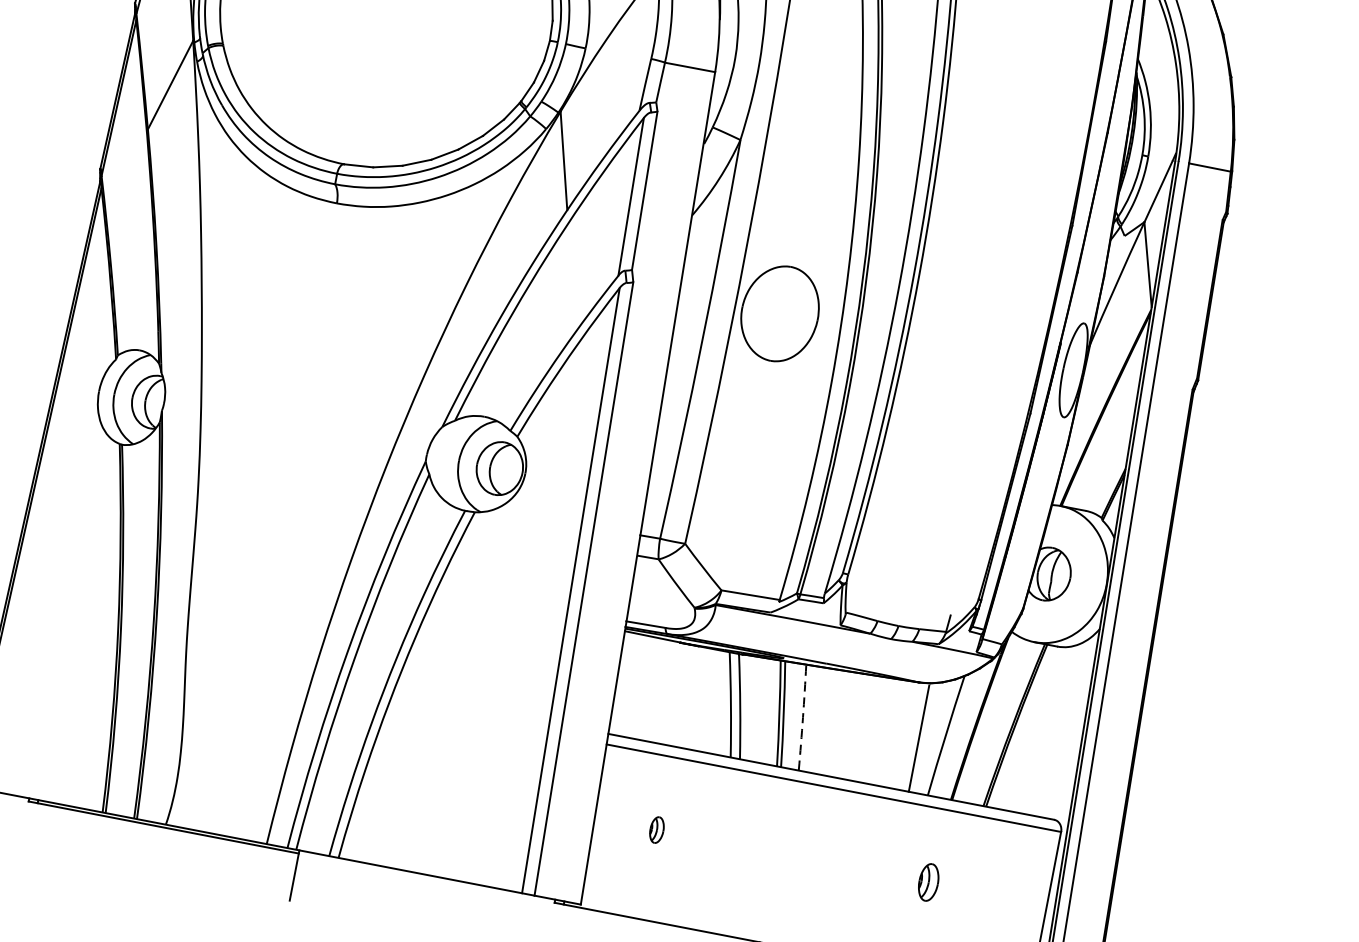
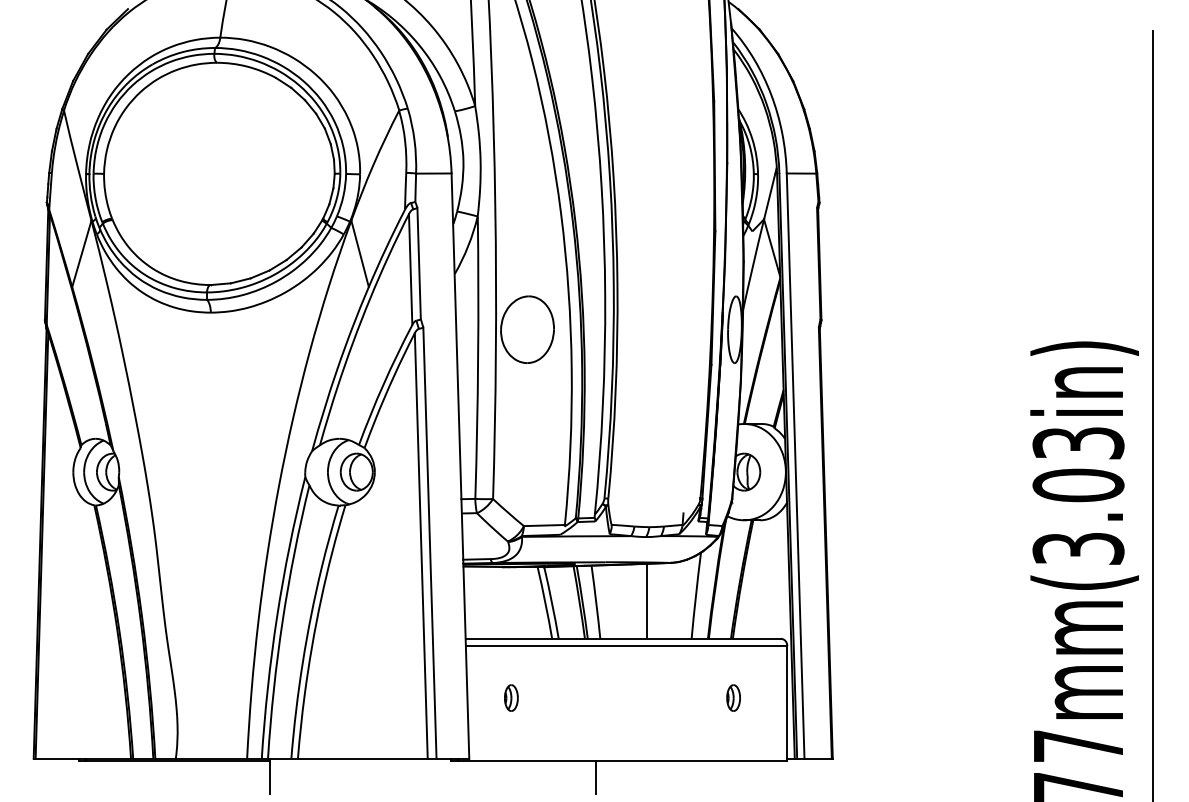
arc: (803, 718) -> (596, 602), dashed -> solid
line: (919, 737) -> (647, 600), moved
part: (657, 829) -> (511, 697), size x1.43
part: (928, 881) -> (733, 697), moved

